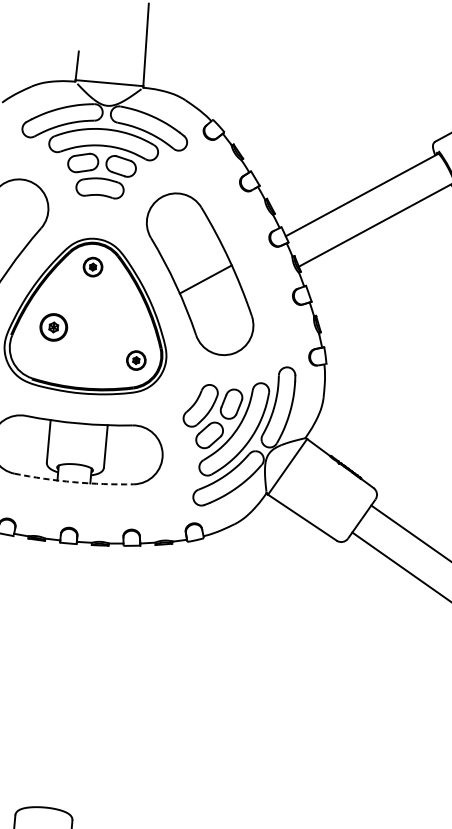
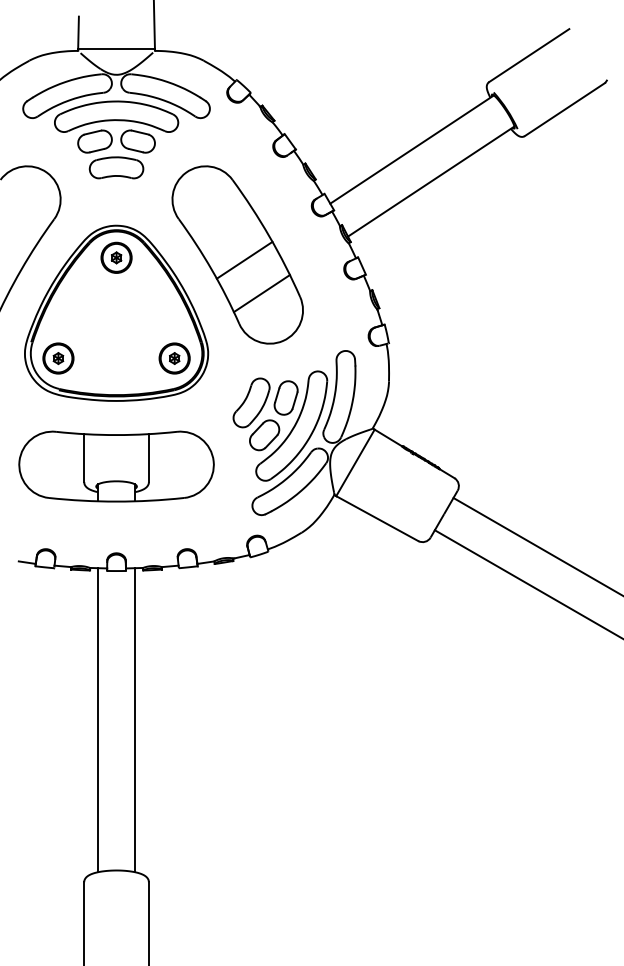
part: (93, 266) -> (116, 257), size x1.43
line: (218, 310) -> (261, 293), added
part: (53, 327) -> (58, 358), moved
part: (136, 360) -> (174, 358), size x1.43
arc: (73, 482) -> (116, 501), dashed -> solid
line: (39, 673) -> (97, 720), added
line: (73, 676) -> (135, 720), added

